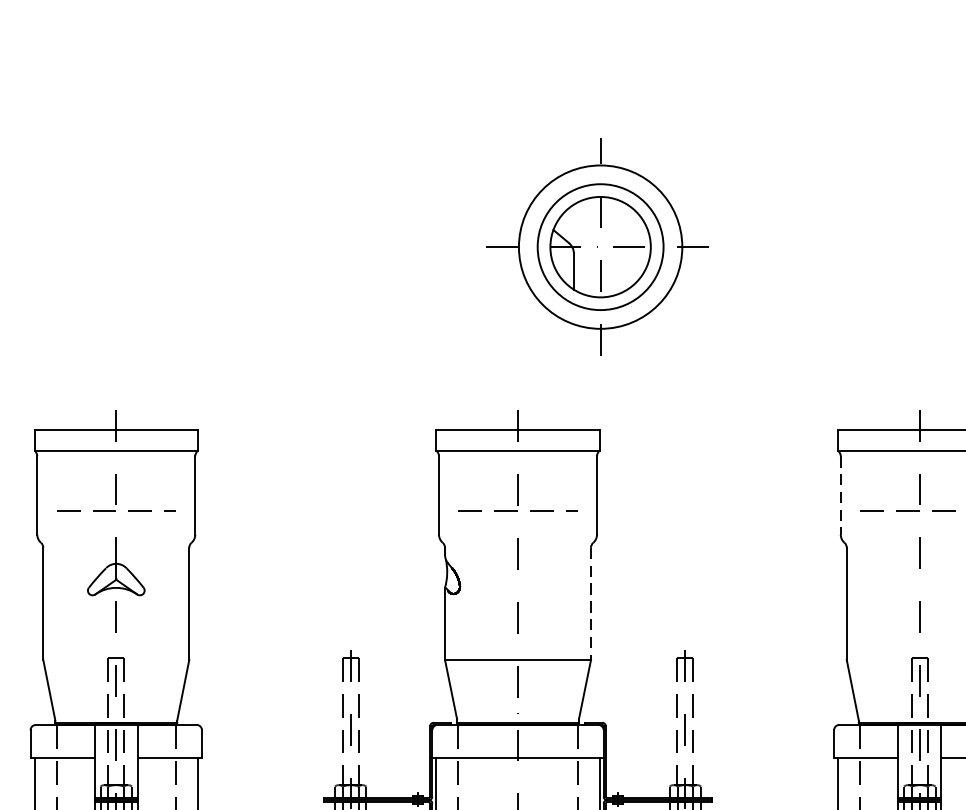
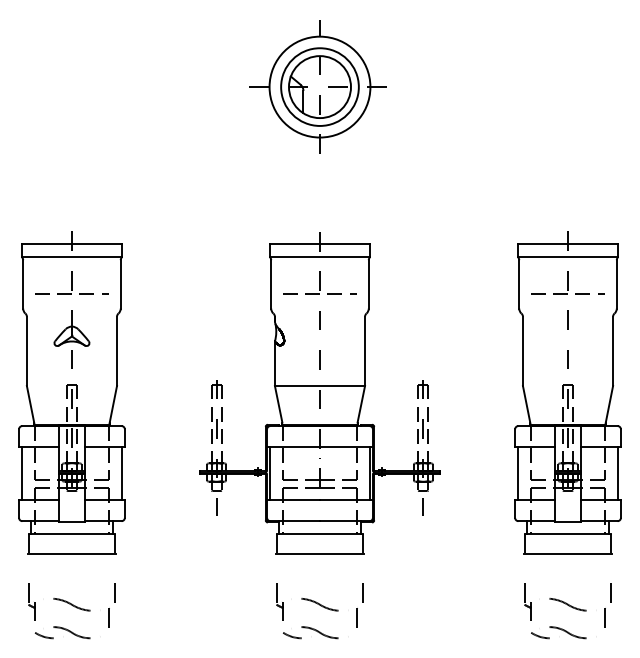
part: (596, 246) -> (317, 86), moved
line: (841, 495) -> (519, 284), dashed -> solid
line: (591, 604) -> (365, 351), dashed -> solid

